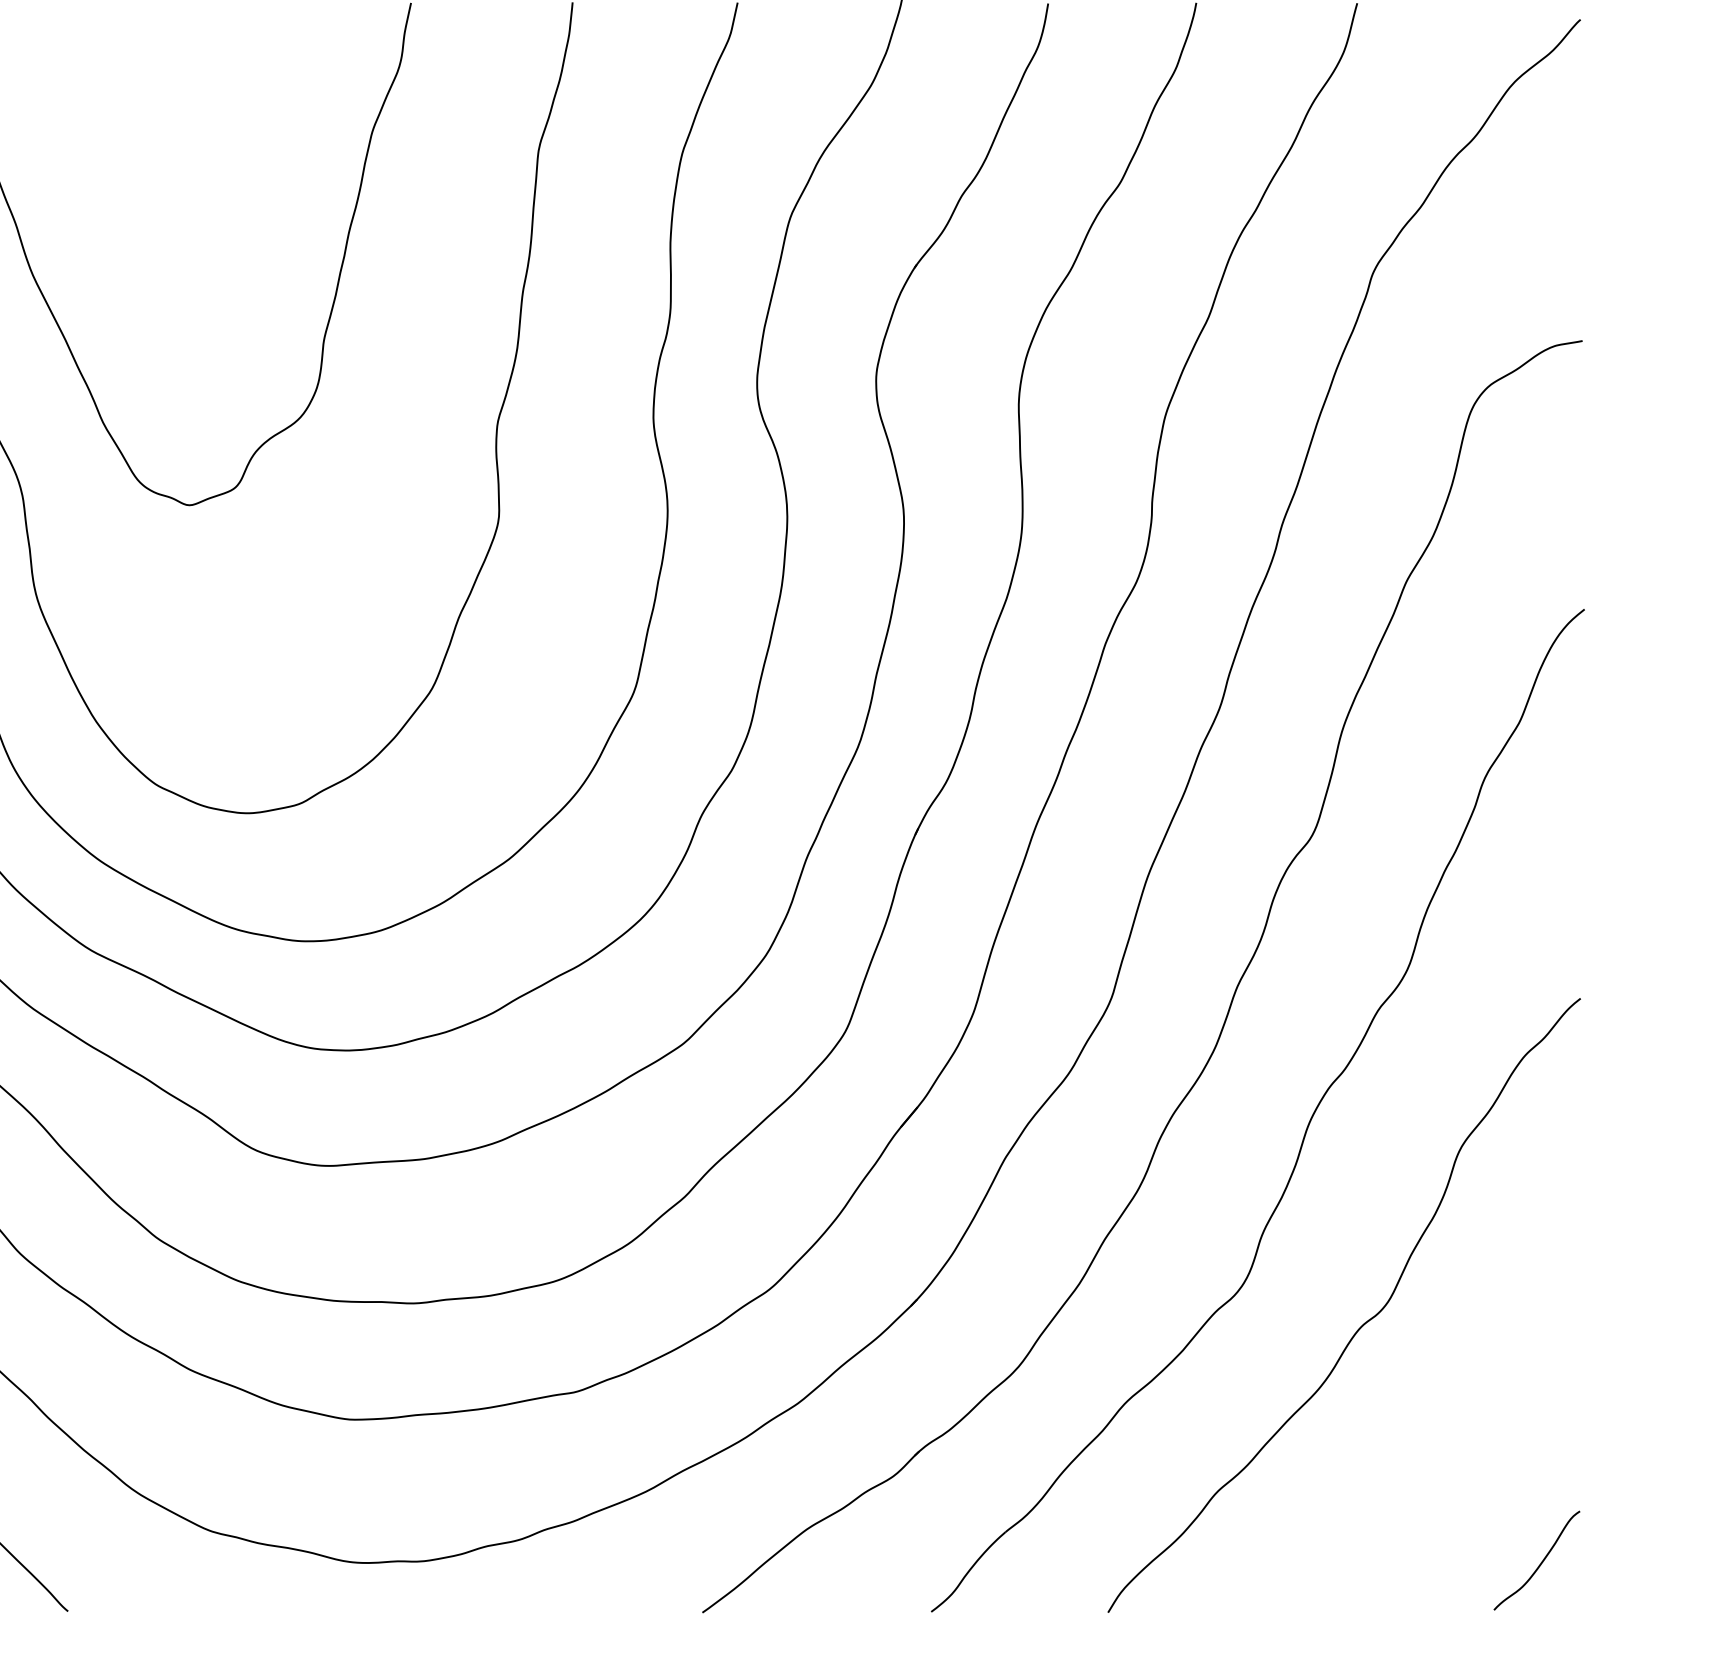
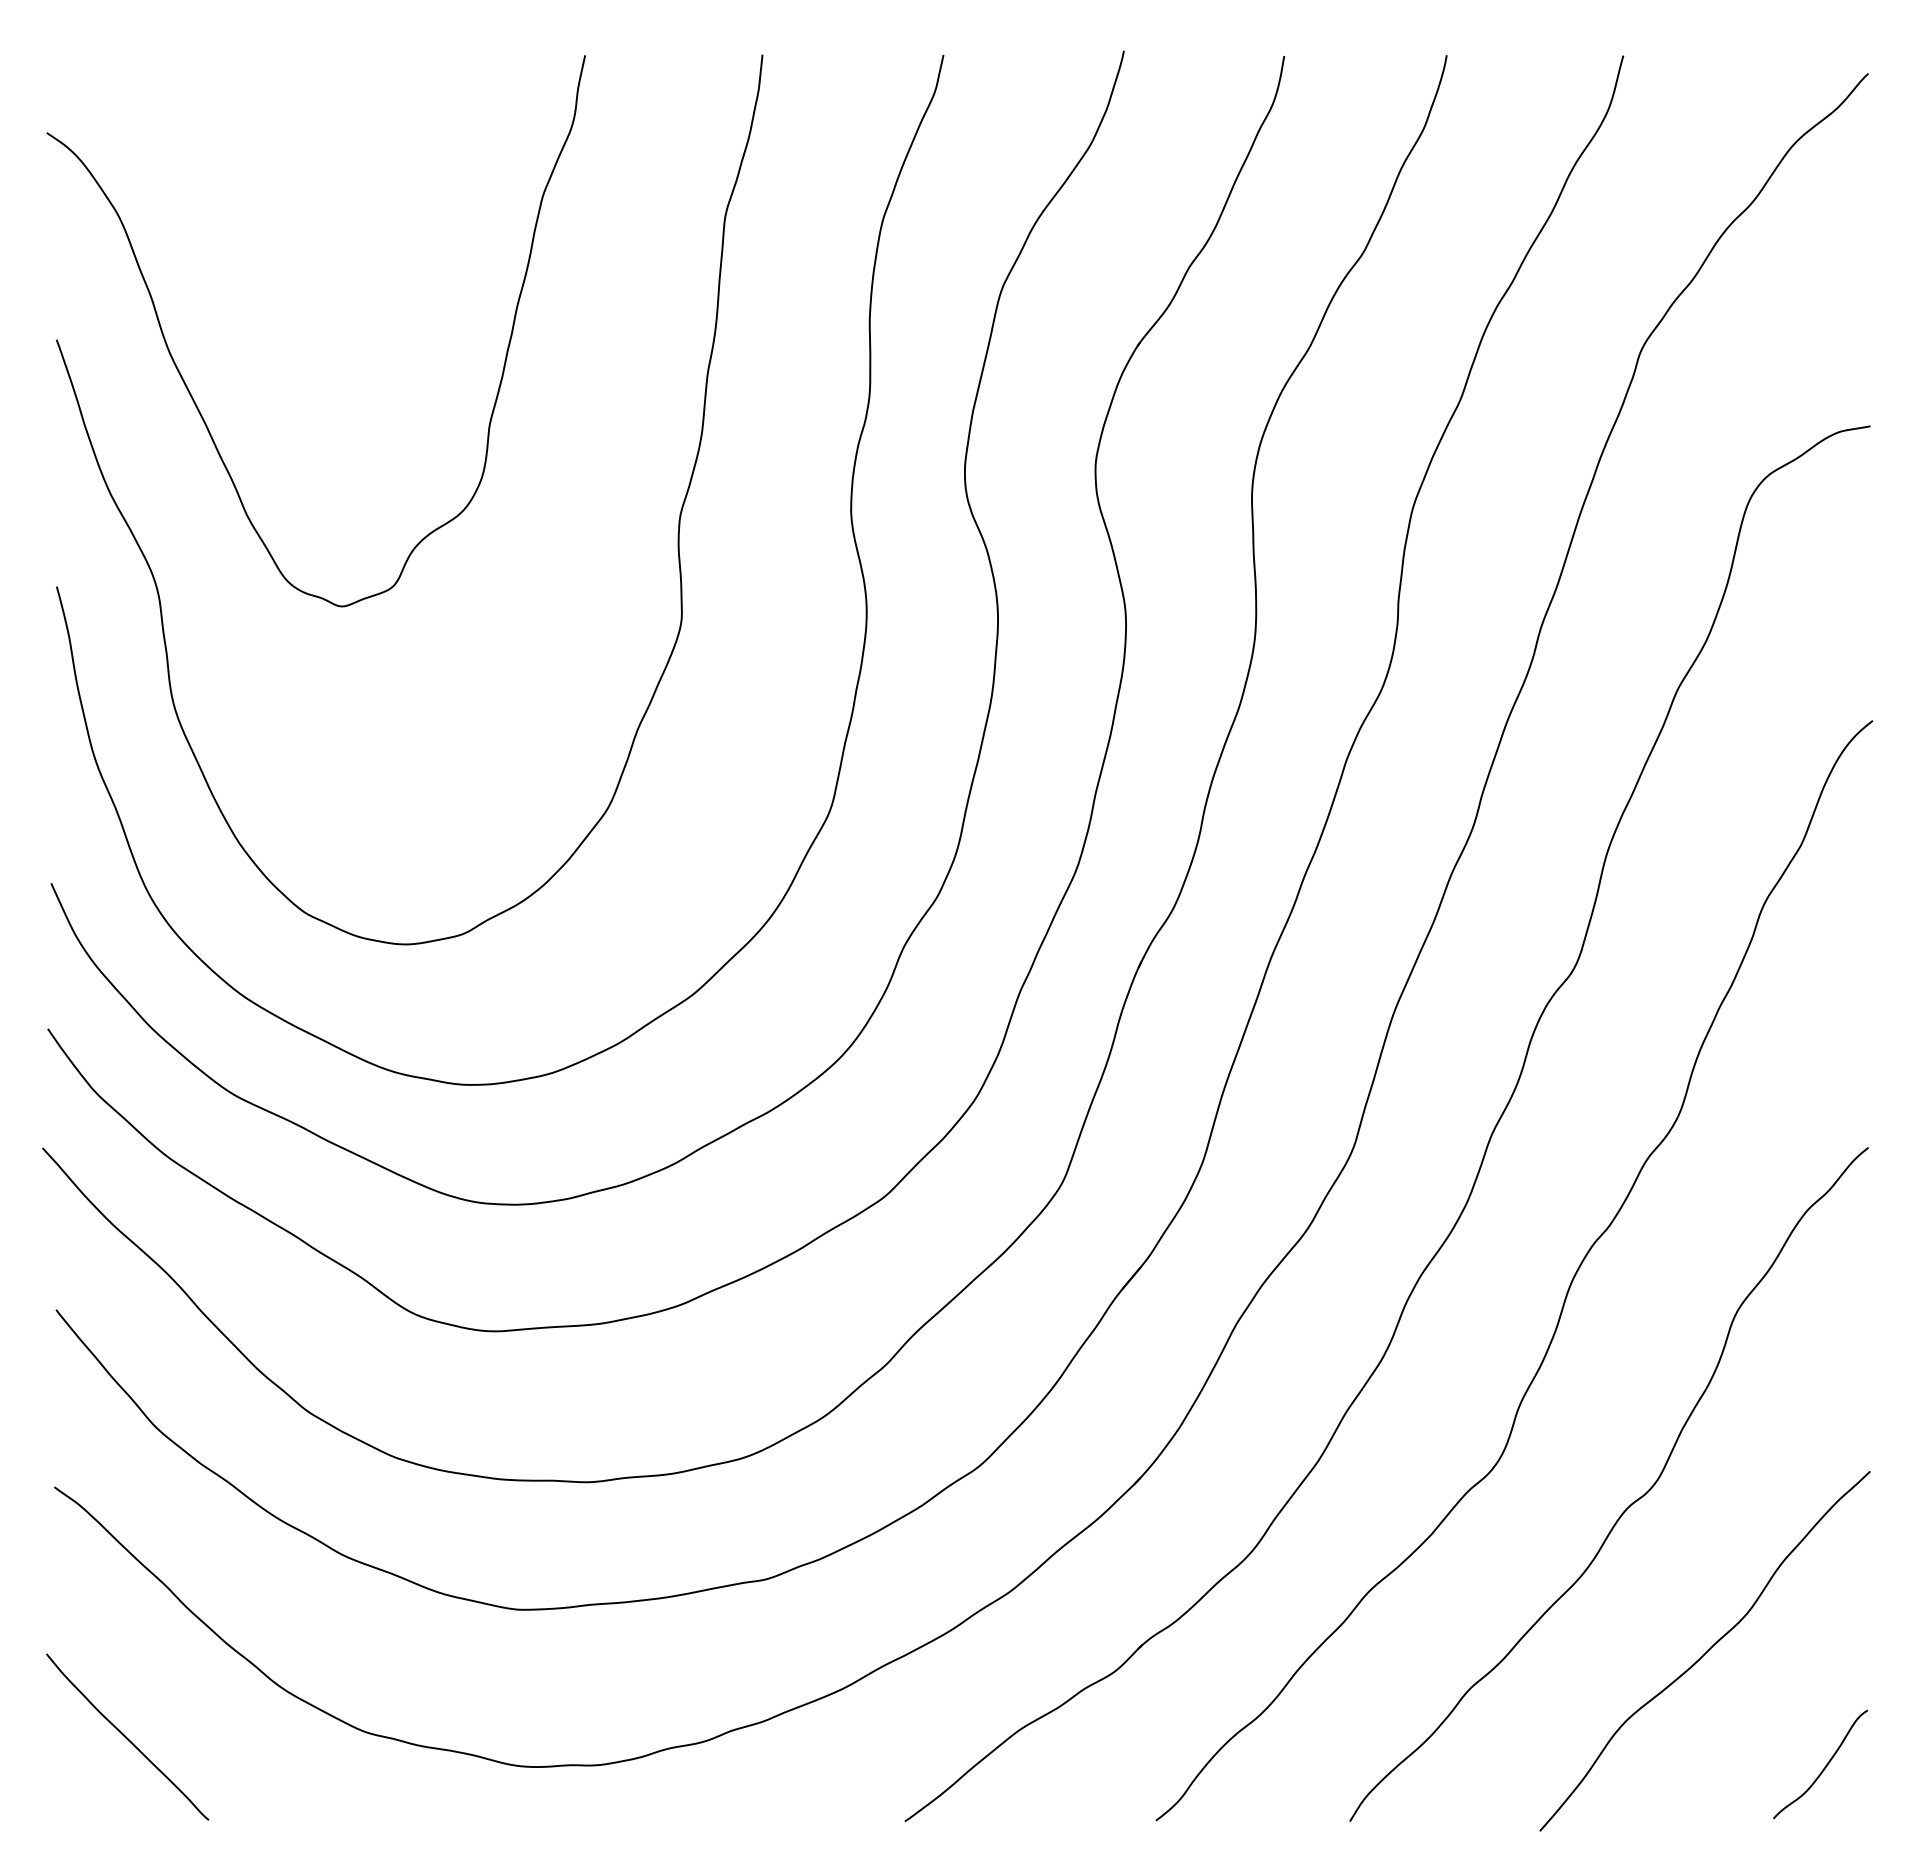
curve: (1432, 1458) -> (1705, 1652), added

